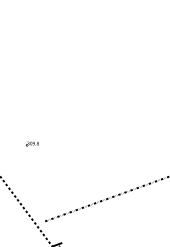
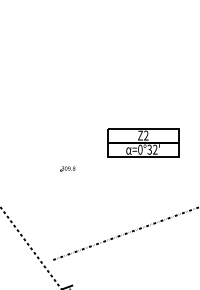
part: (121, 121) -> (142, 142), added
part: (32, 143) -> (67, 168), moved

